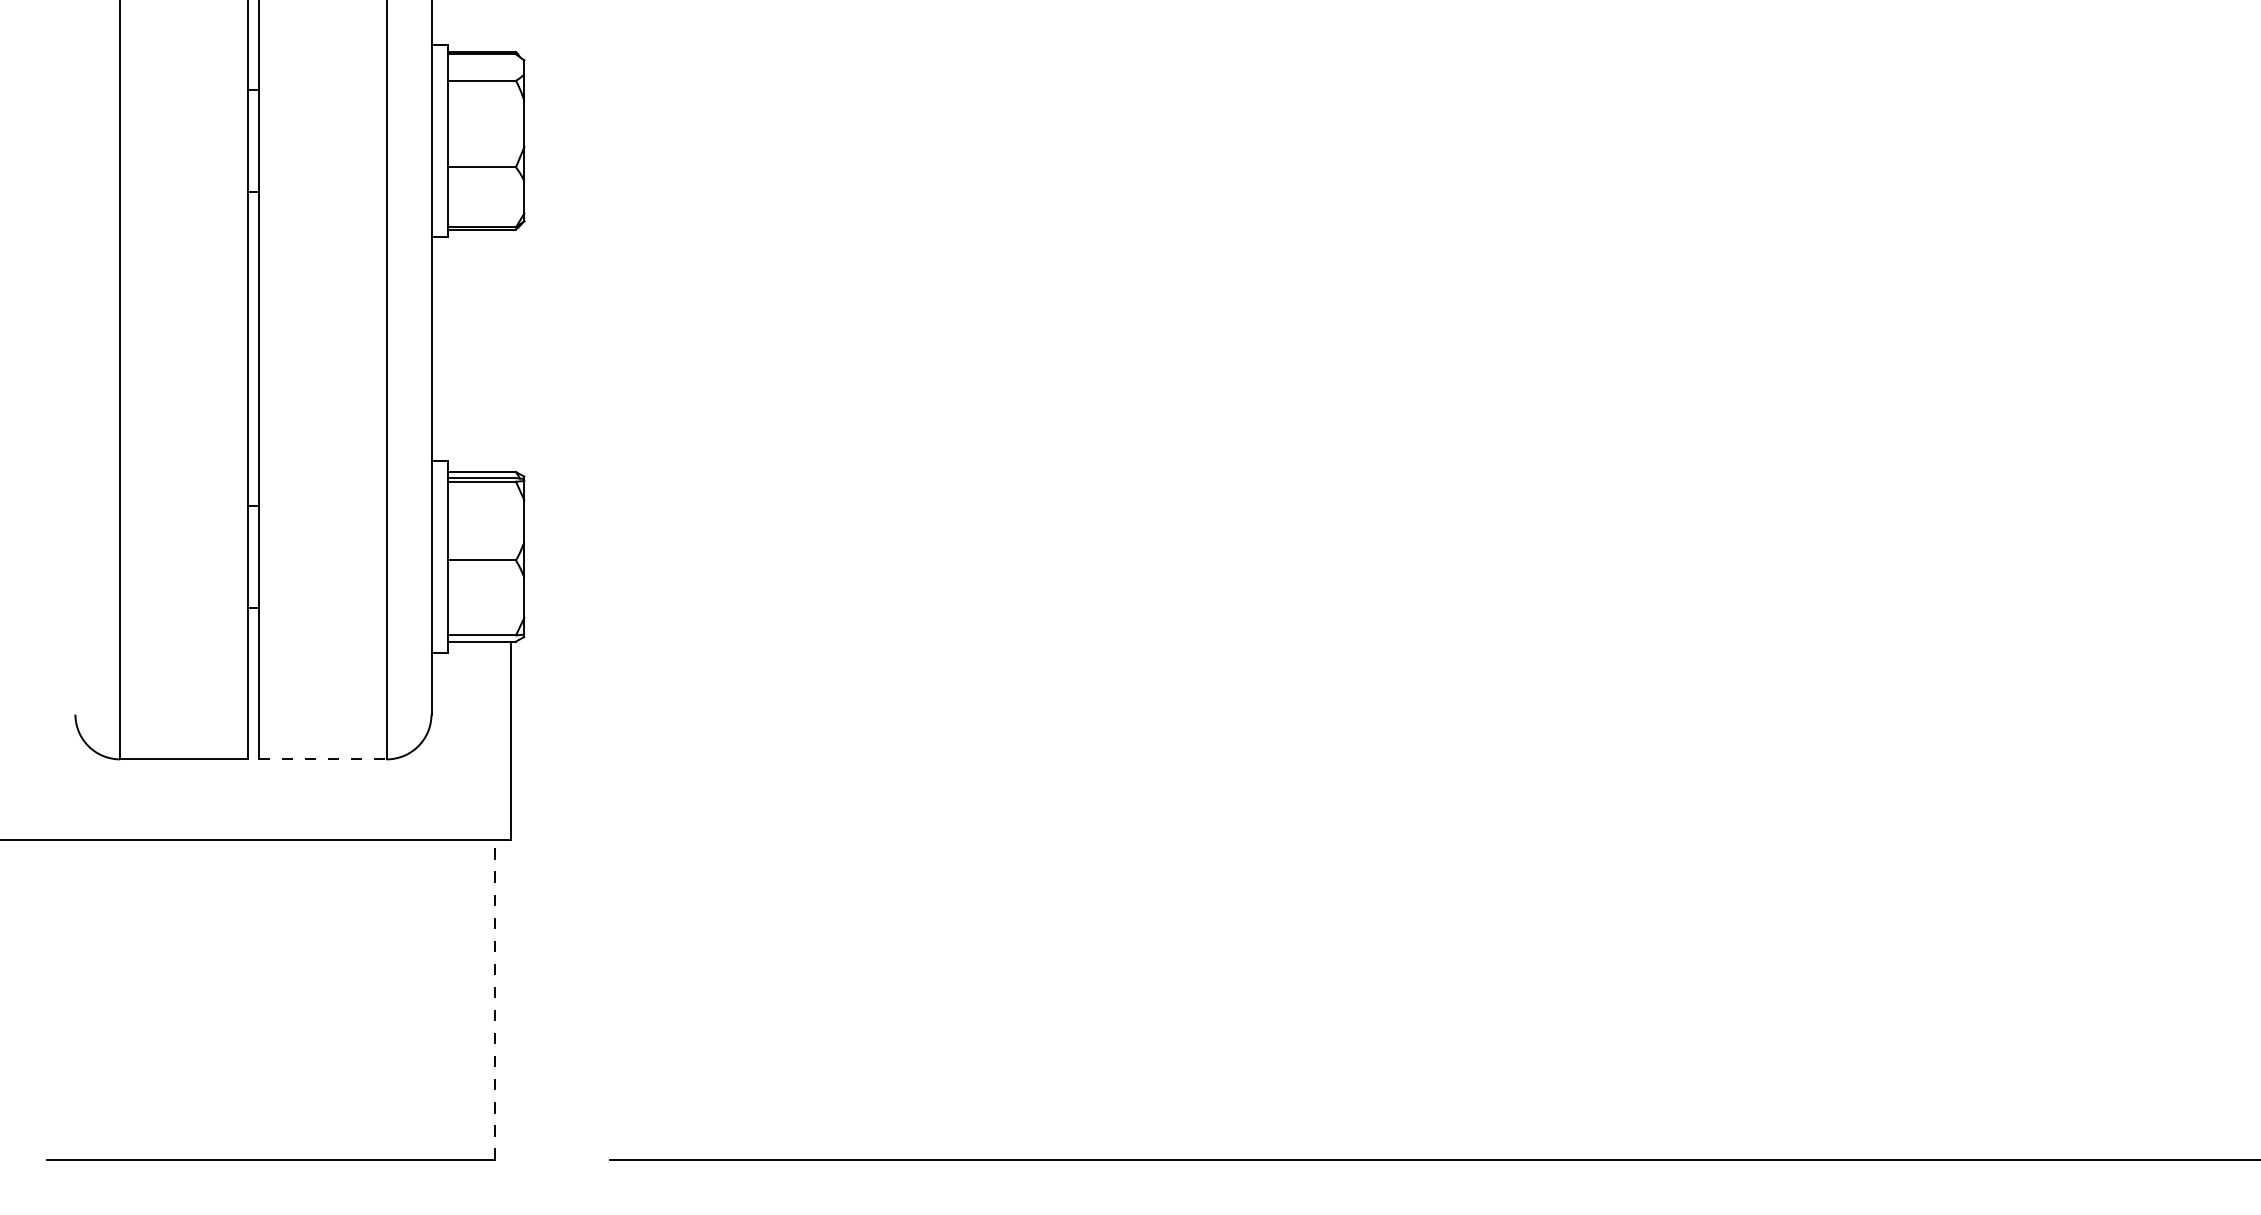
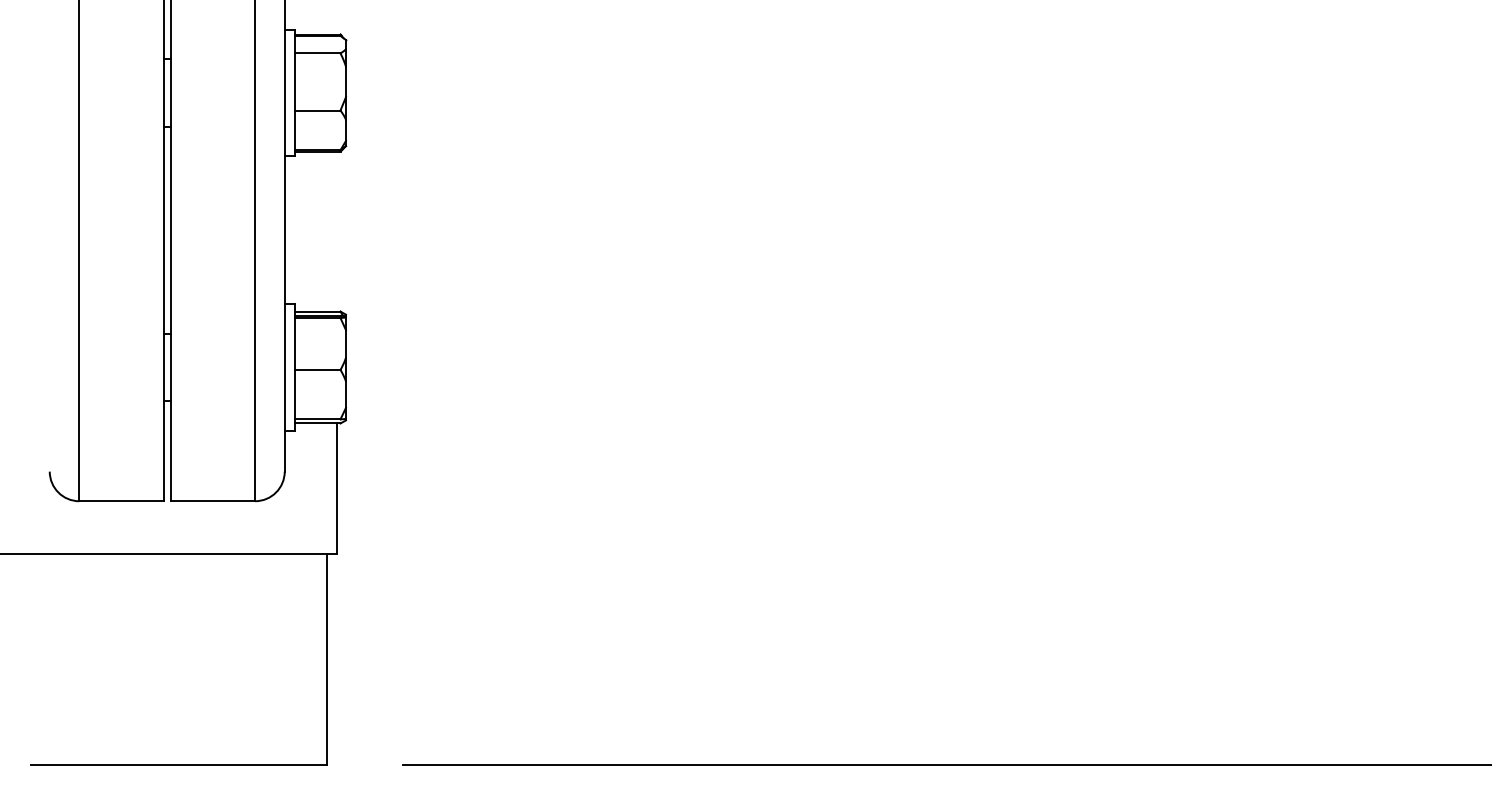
line: (323, 759) -> (213, 501), dashed -> solid
line: (494, 999) -> (326, 659), dashed -> solid

